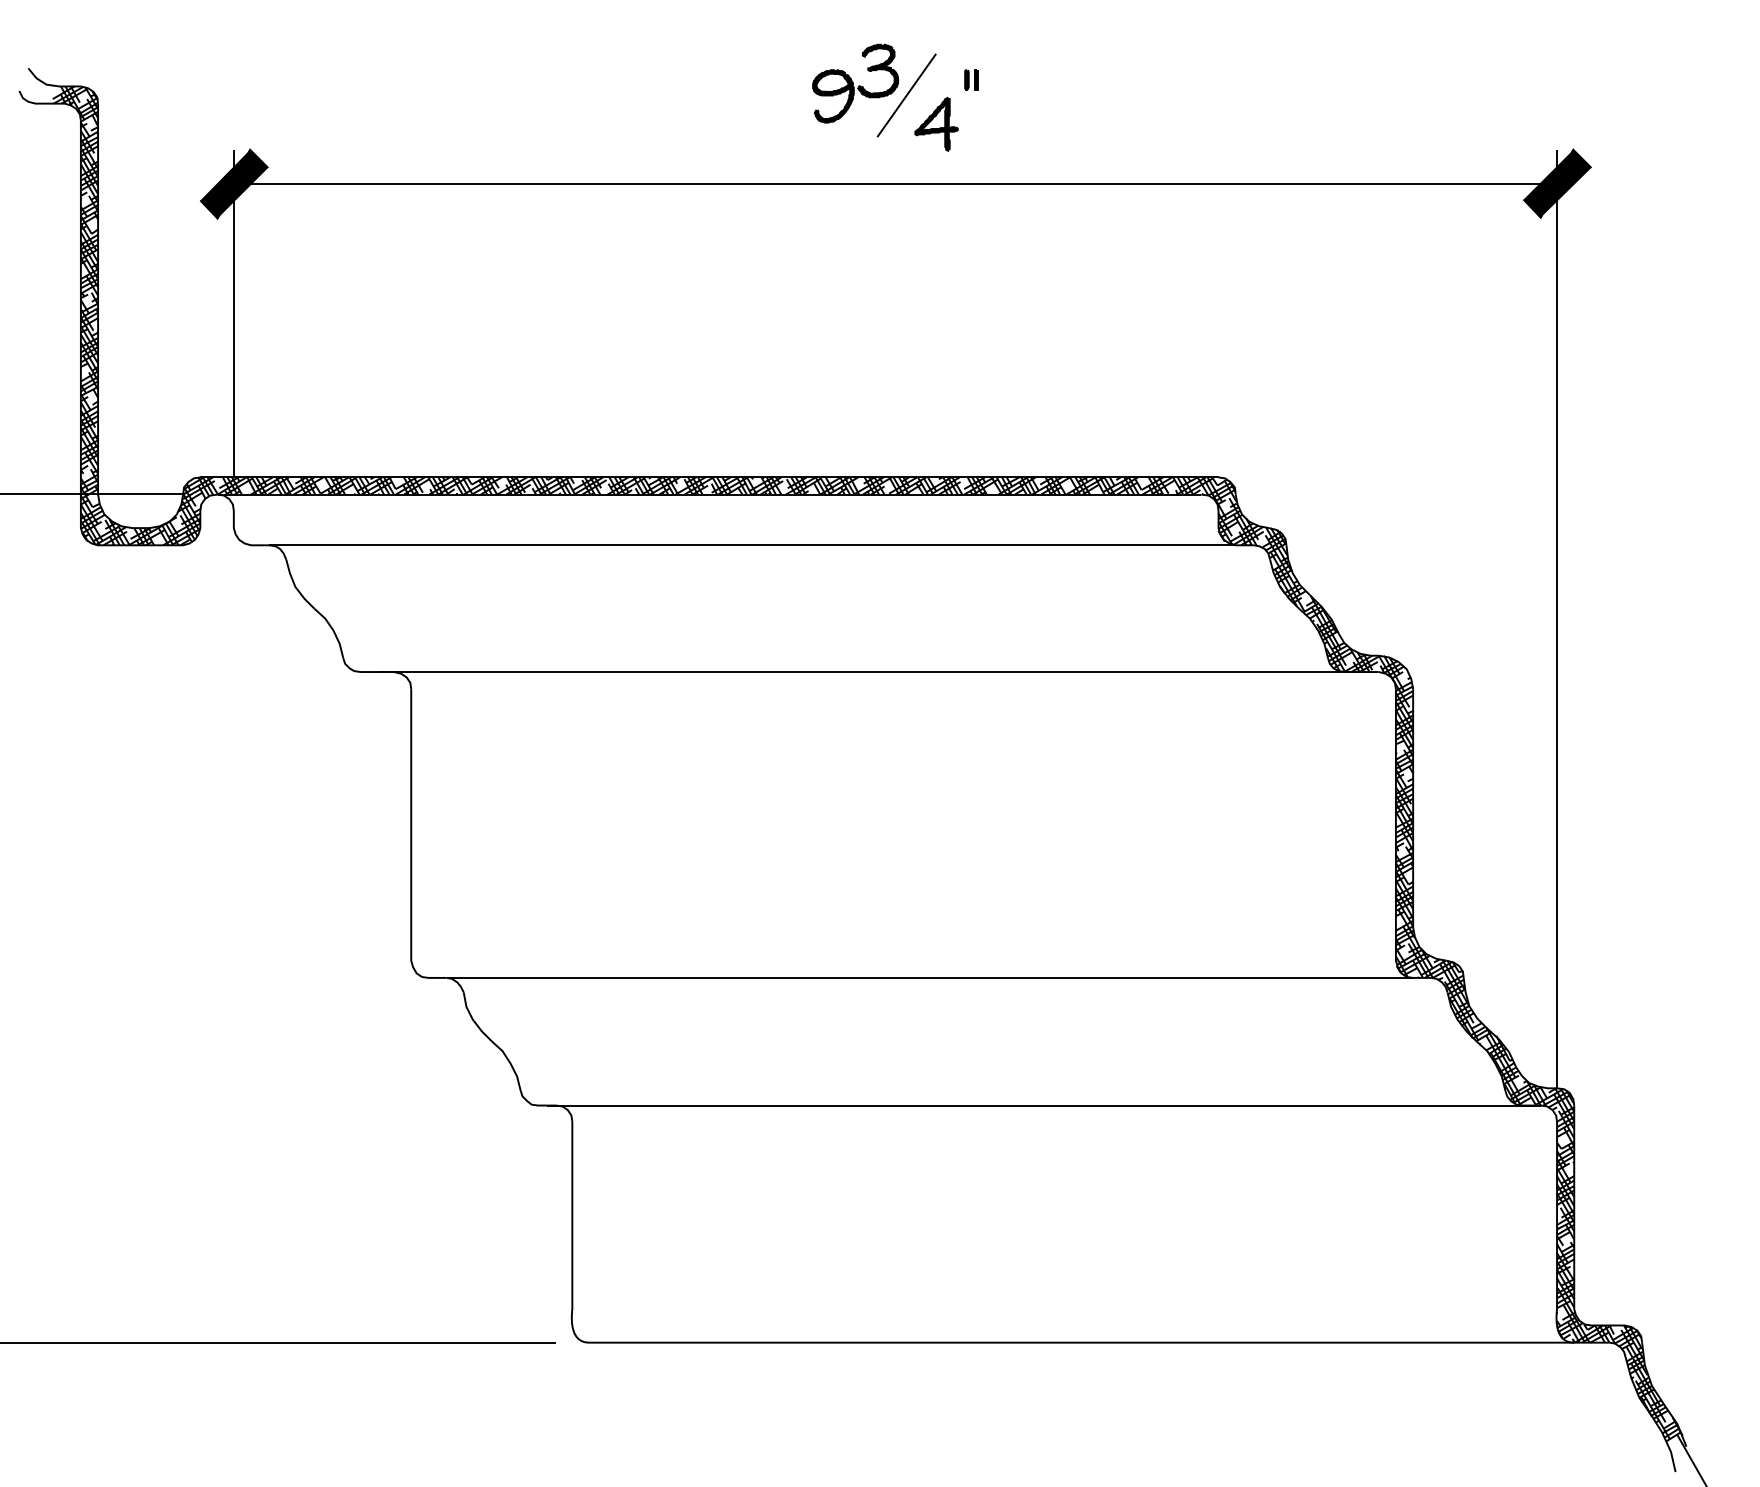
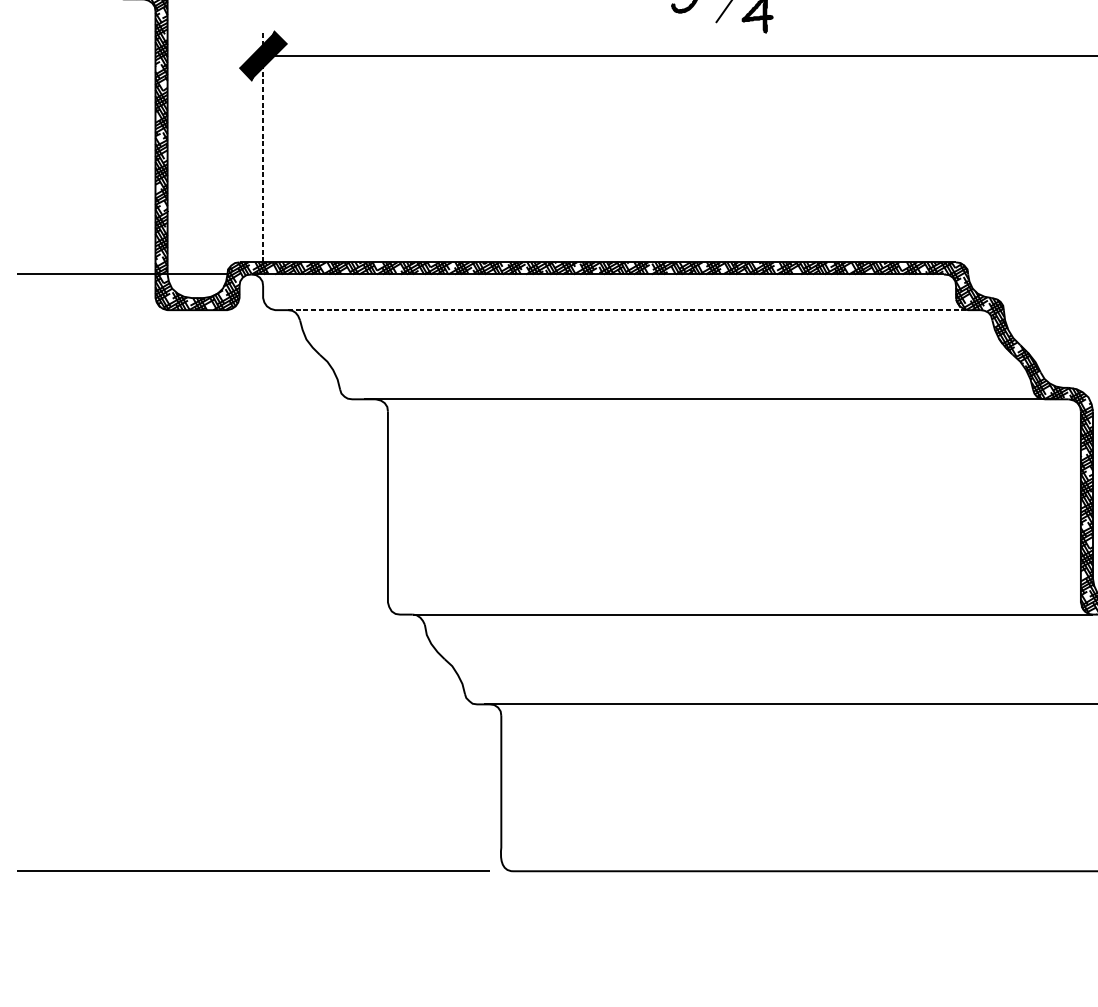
line: (233, 313) -> (262, 147), solid -> dashed
line: (752, 545) -> (628, 310), solid -> dashed

